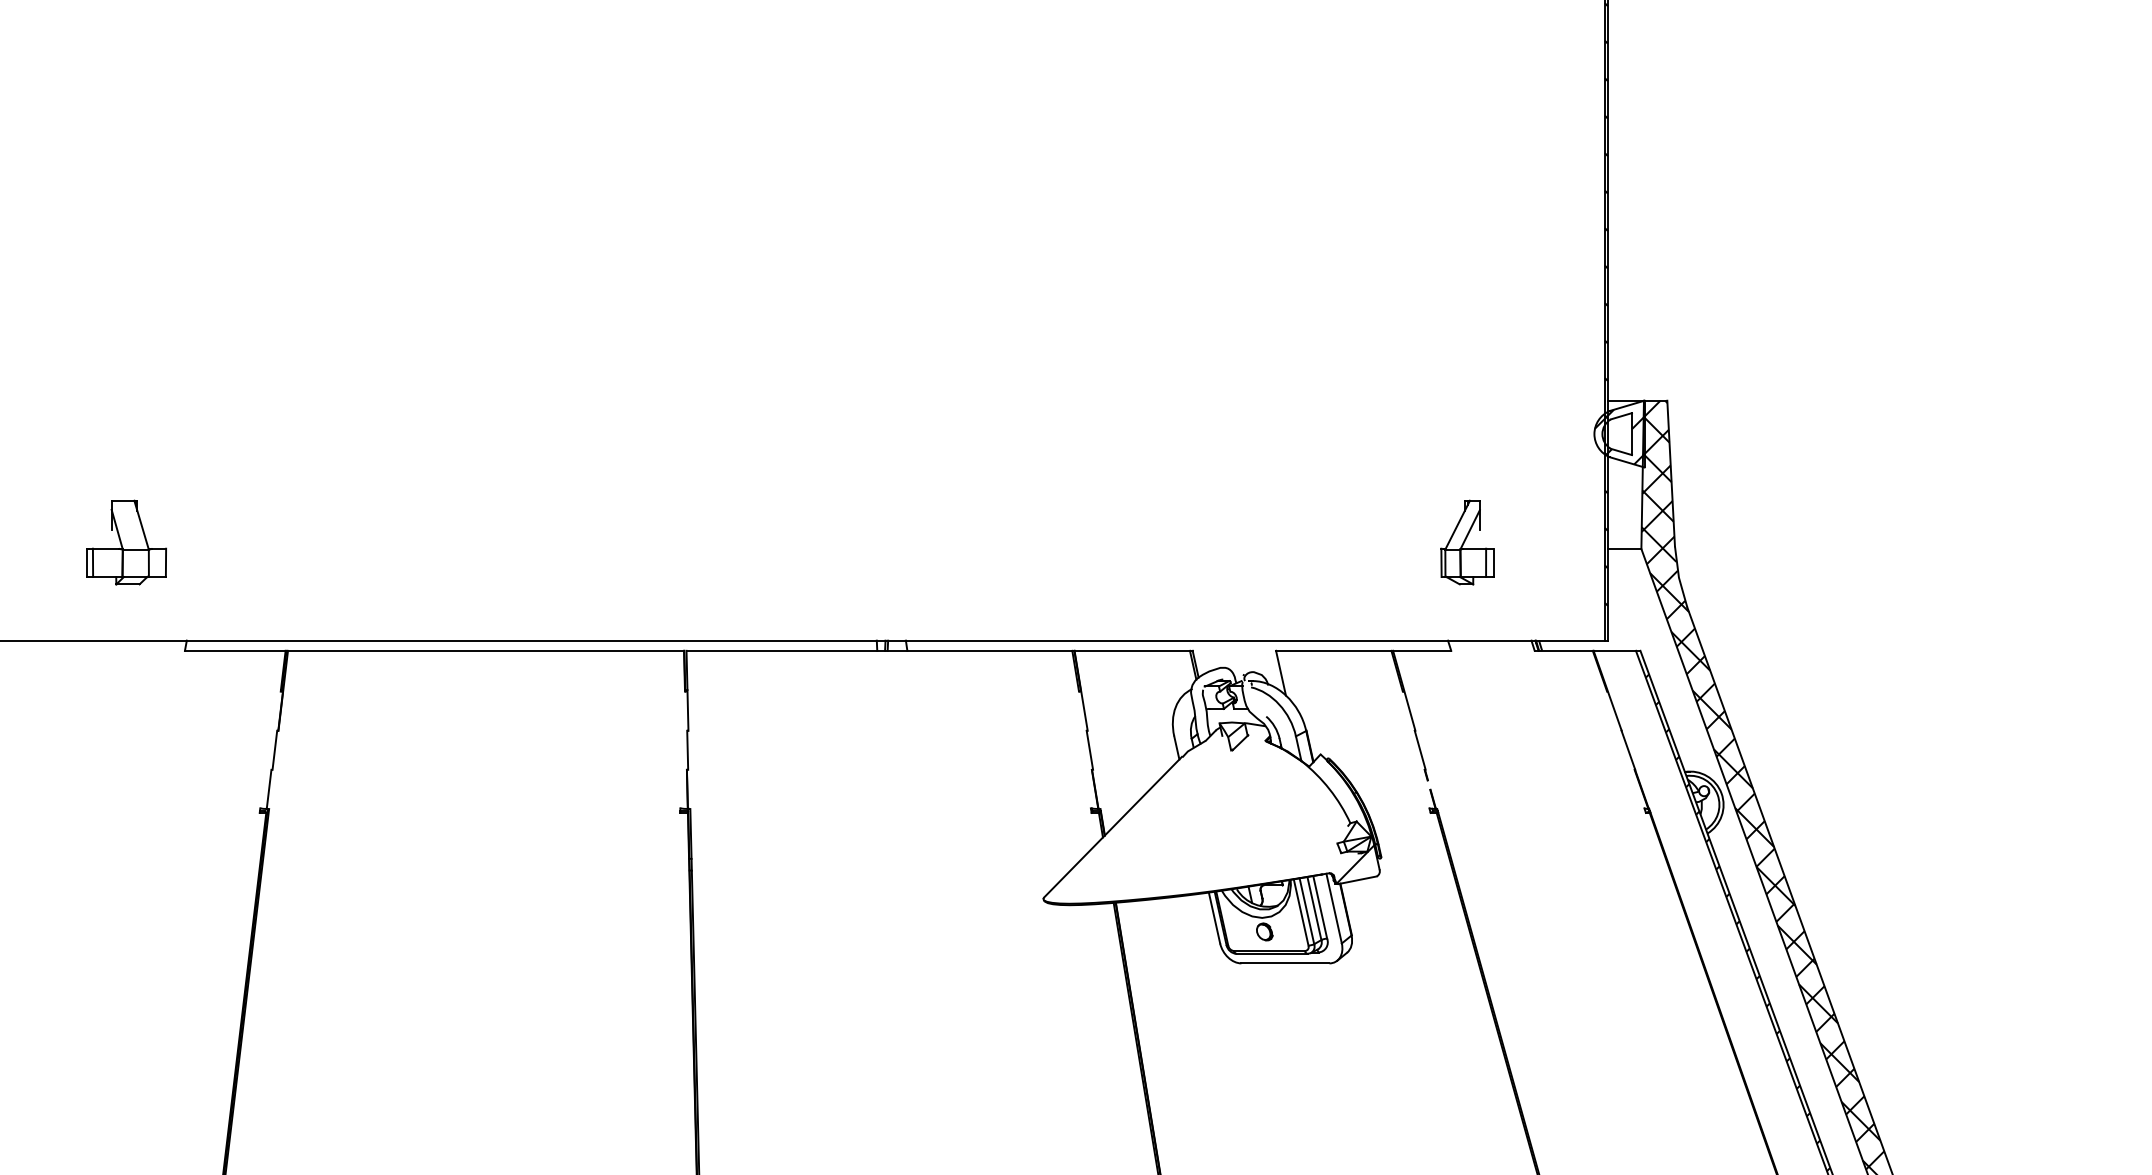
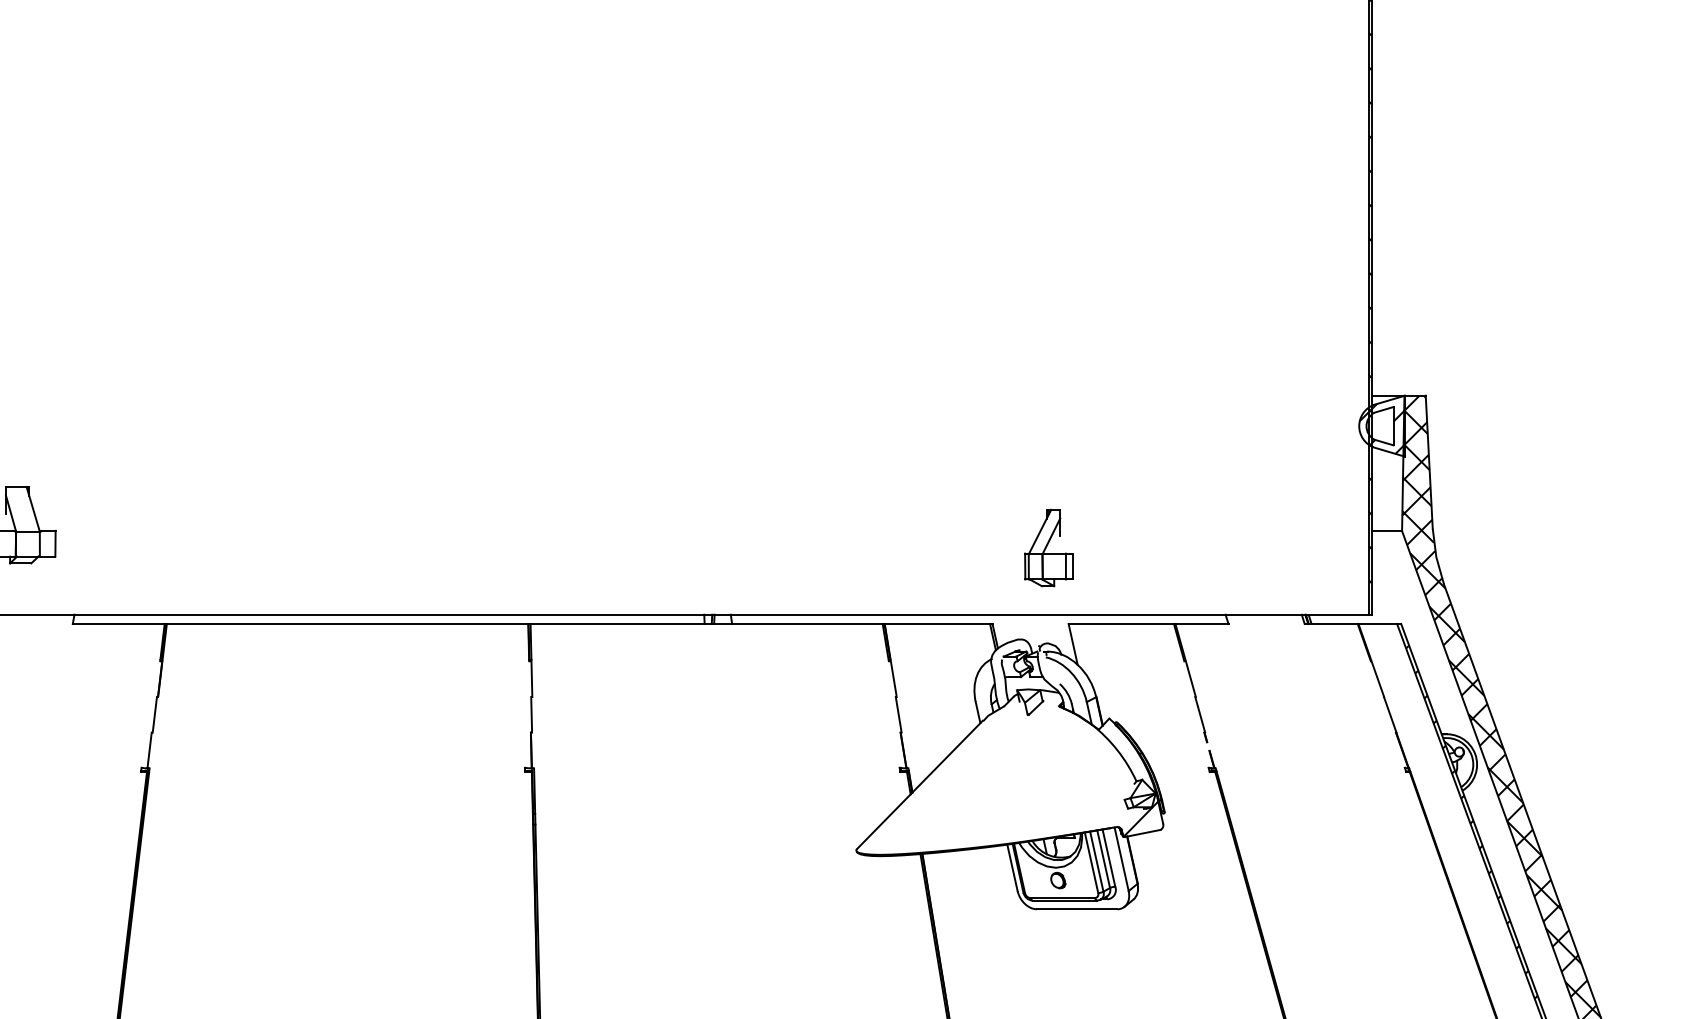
part: (1467, 542) -> (1048, 547), moved

